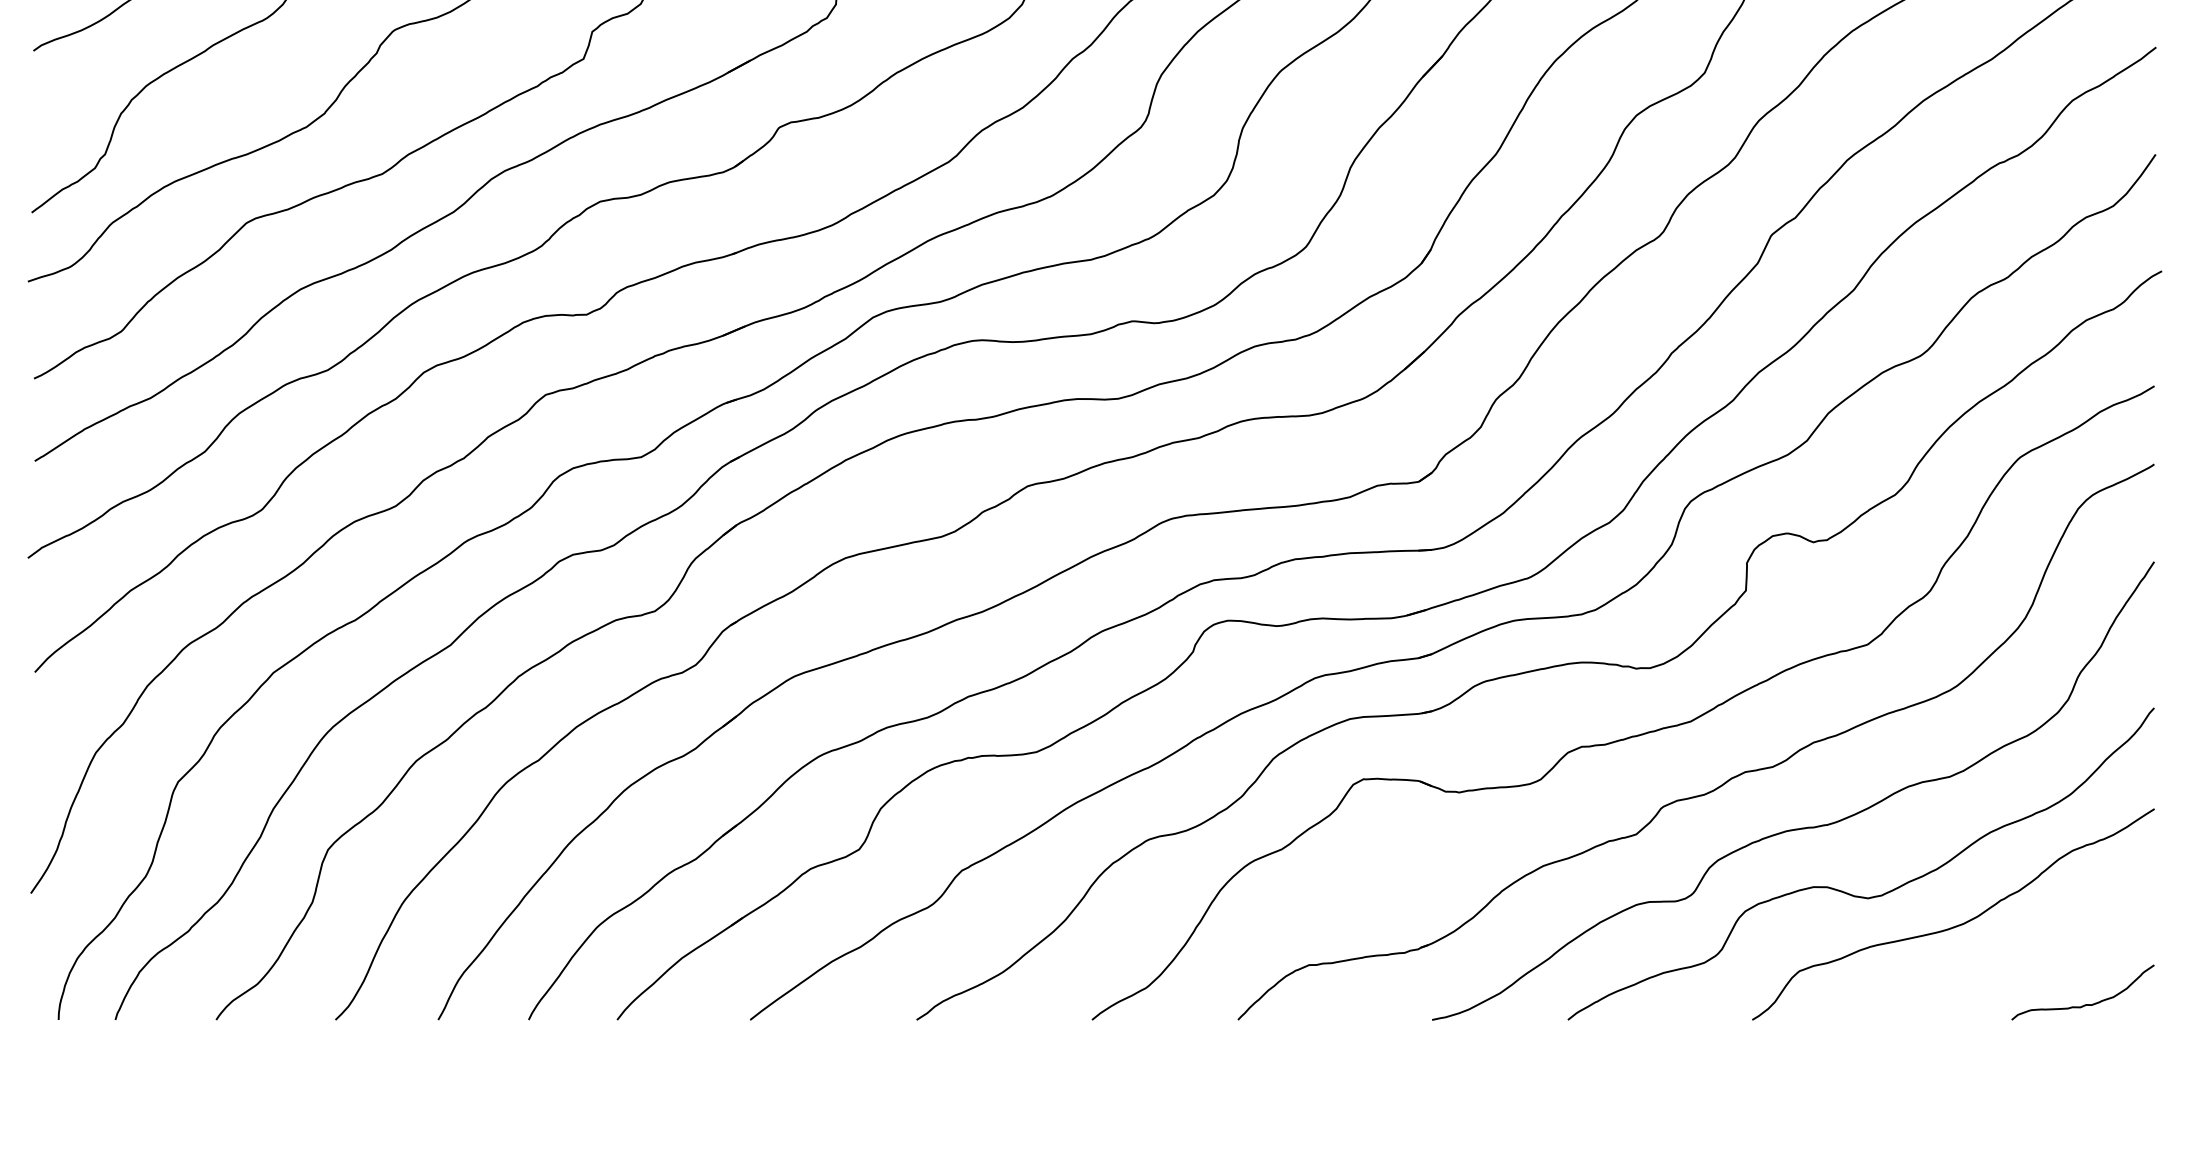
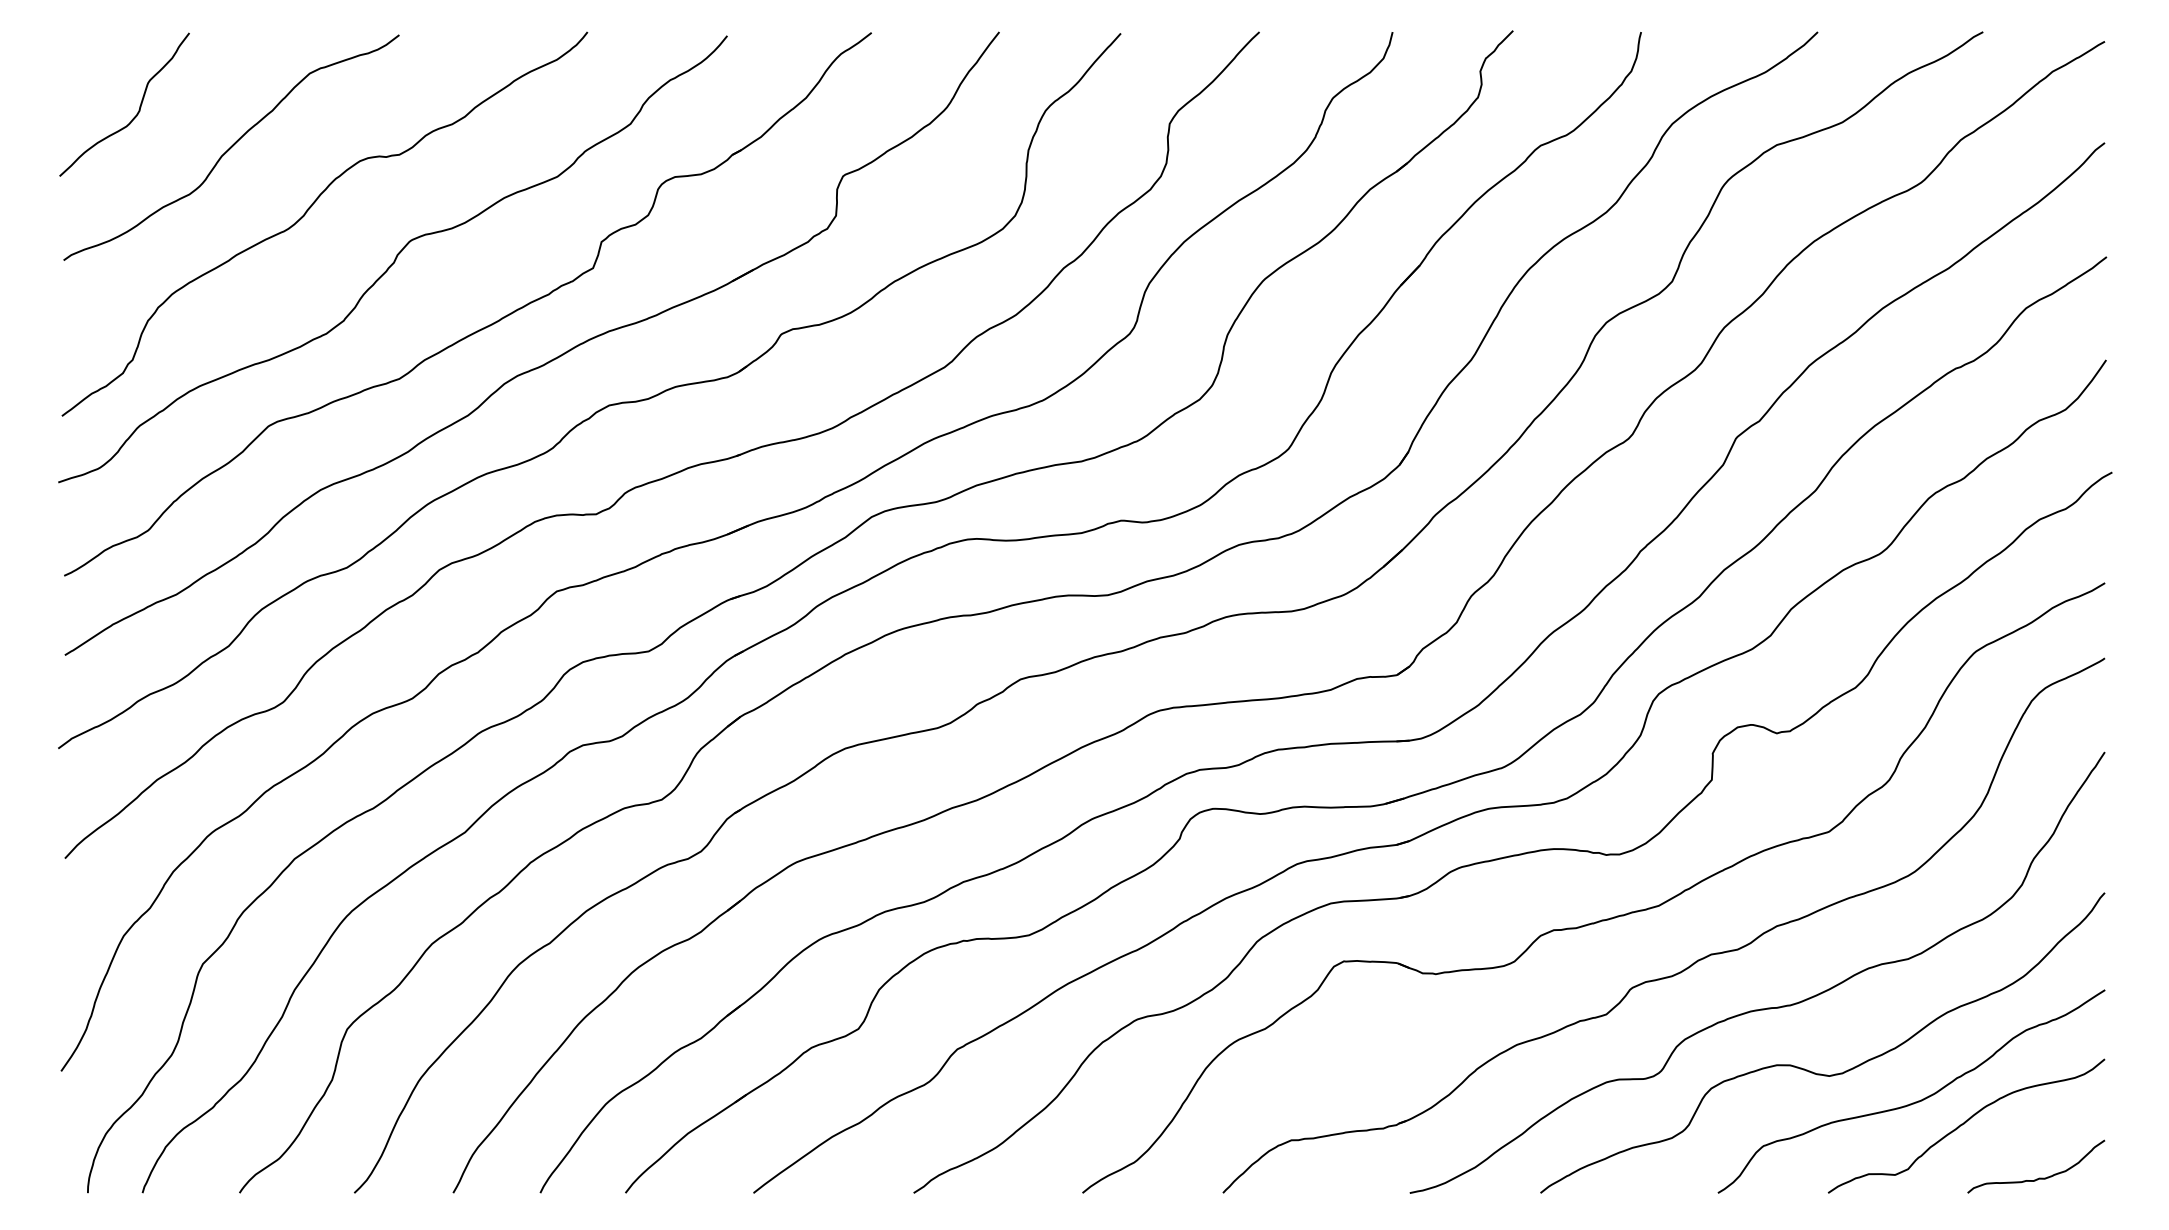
curve: (2009, 947) -> (1965, 1123), added

